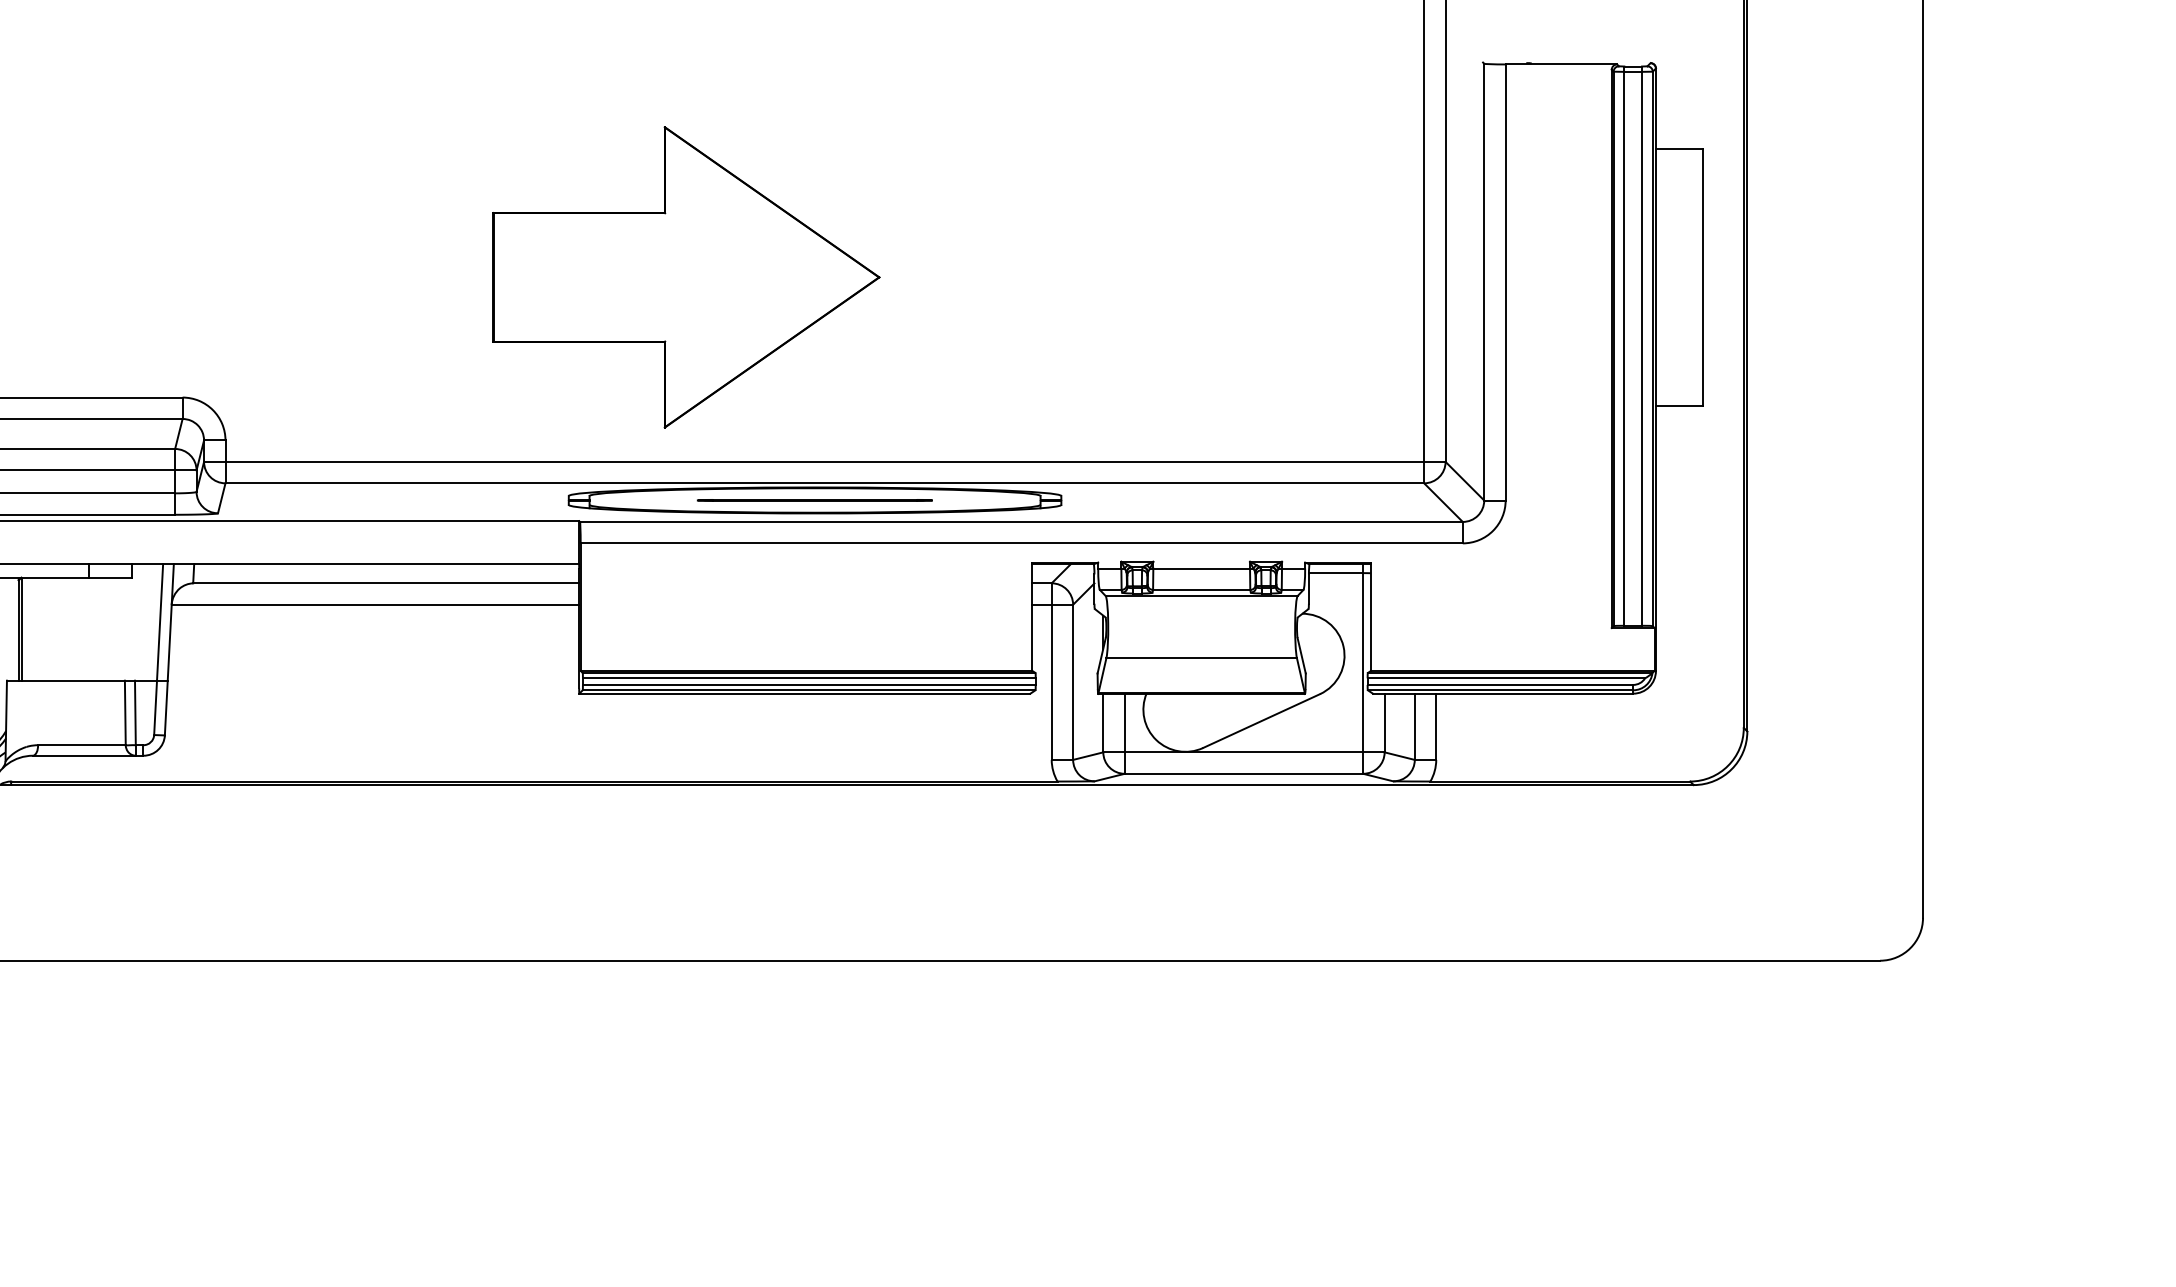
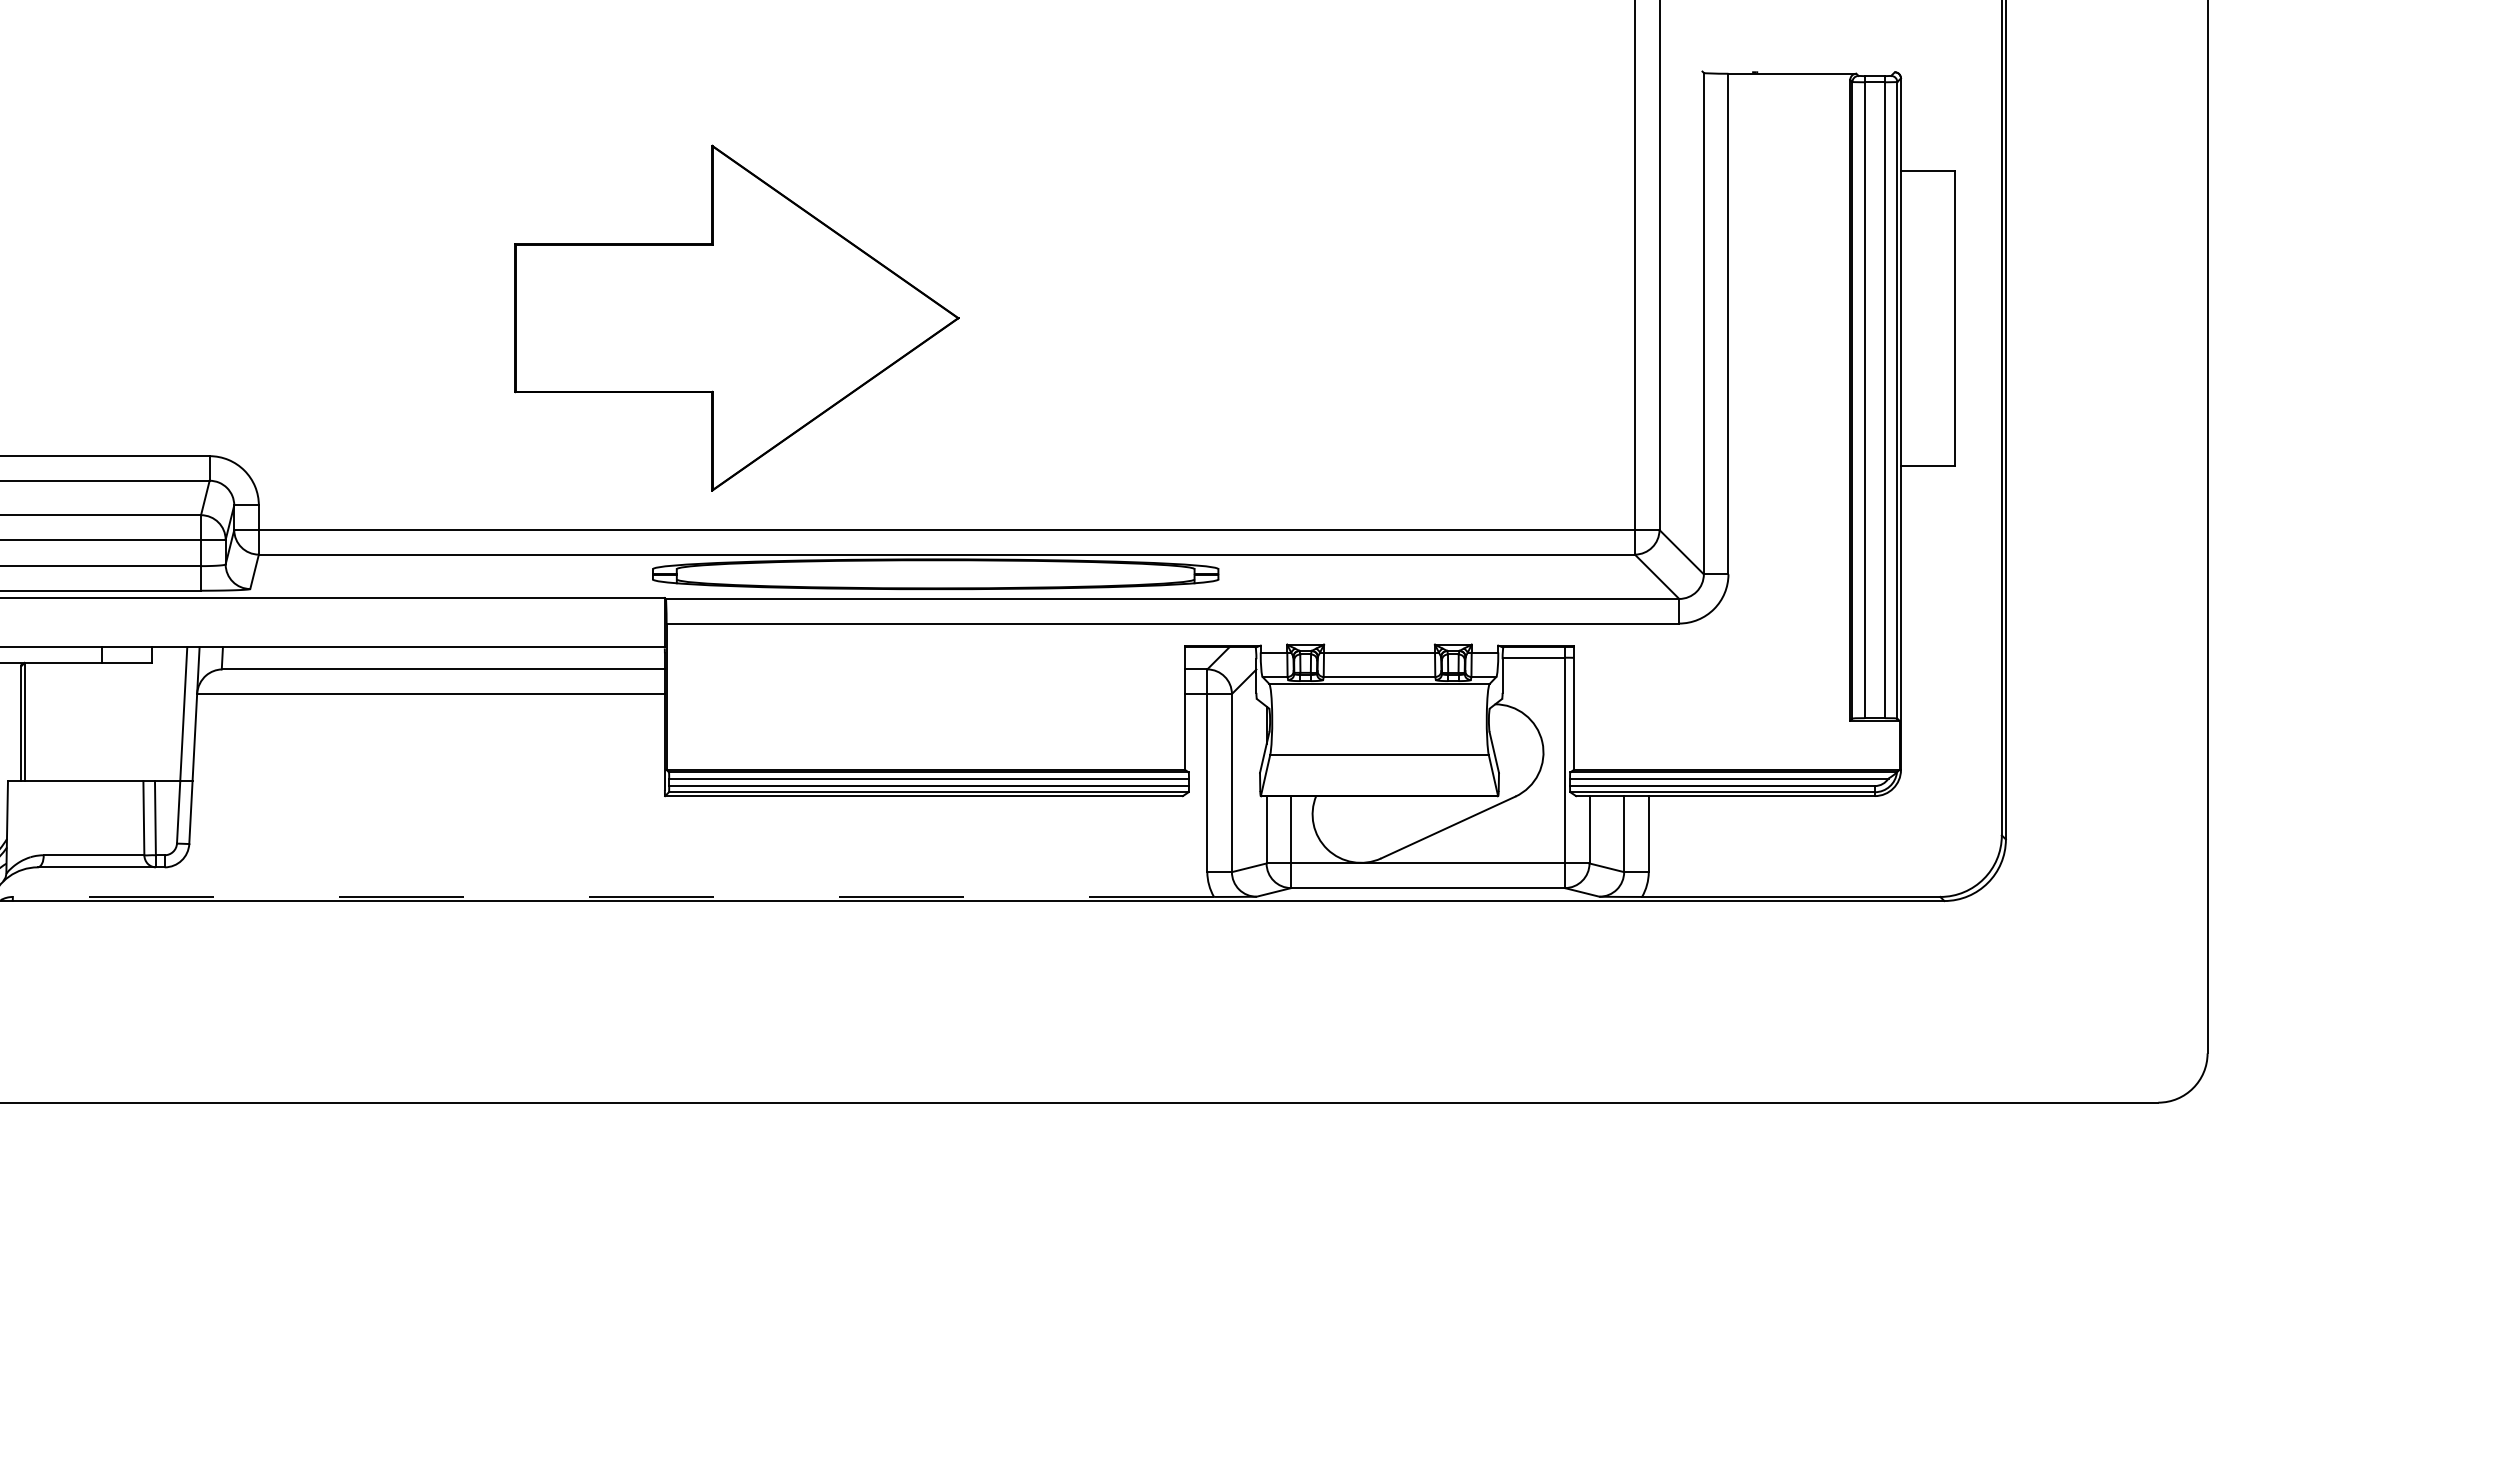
part: (685, 276) -> (736, 317), moved
line: (814, 499) -> (935, 573), removed
line: (534, 781) -> (613, 896), solid -> dashed

